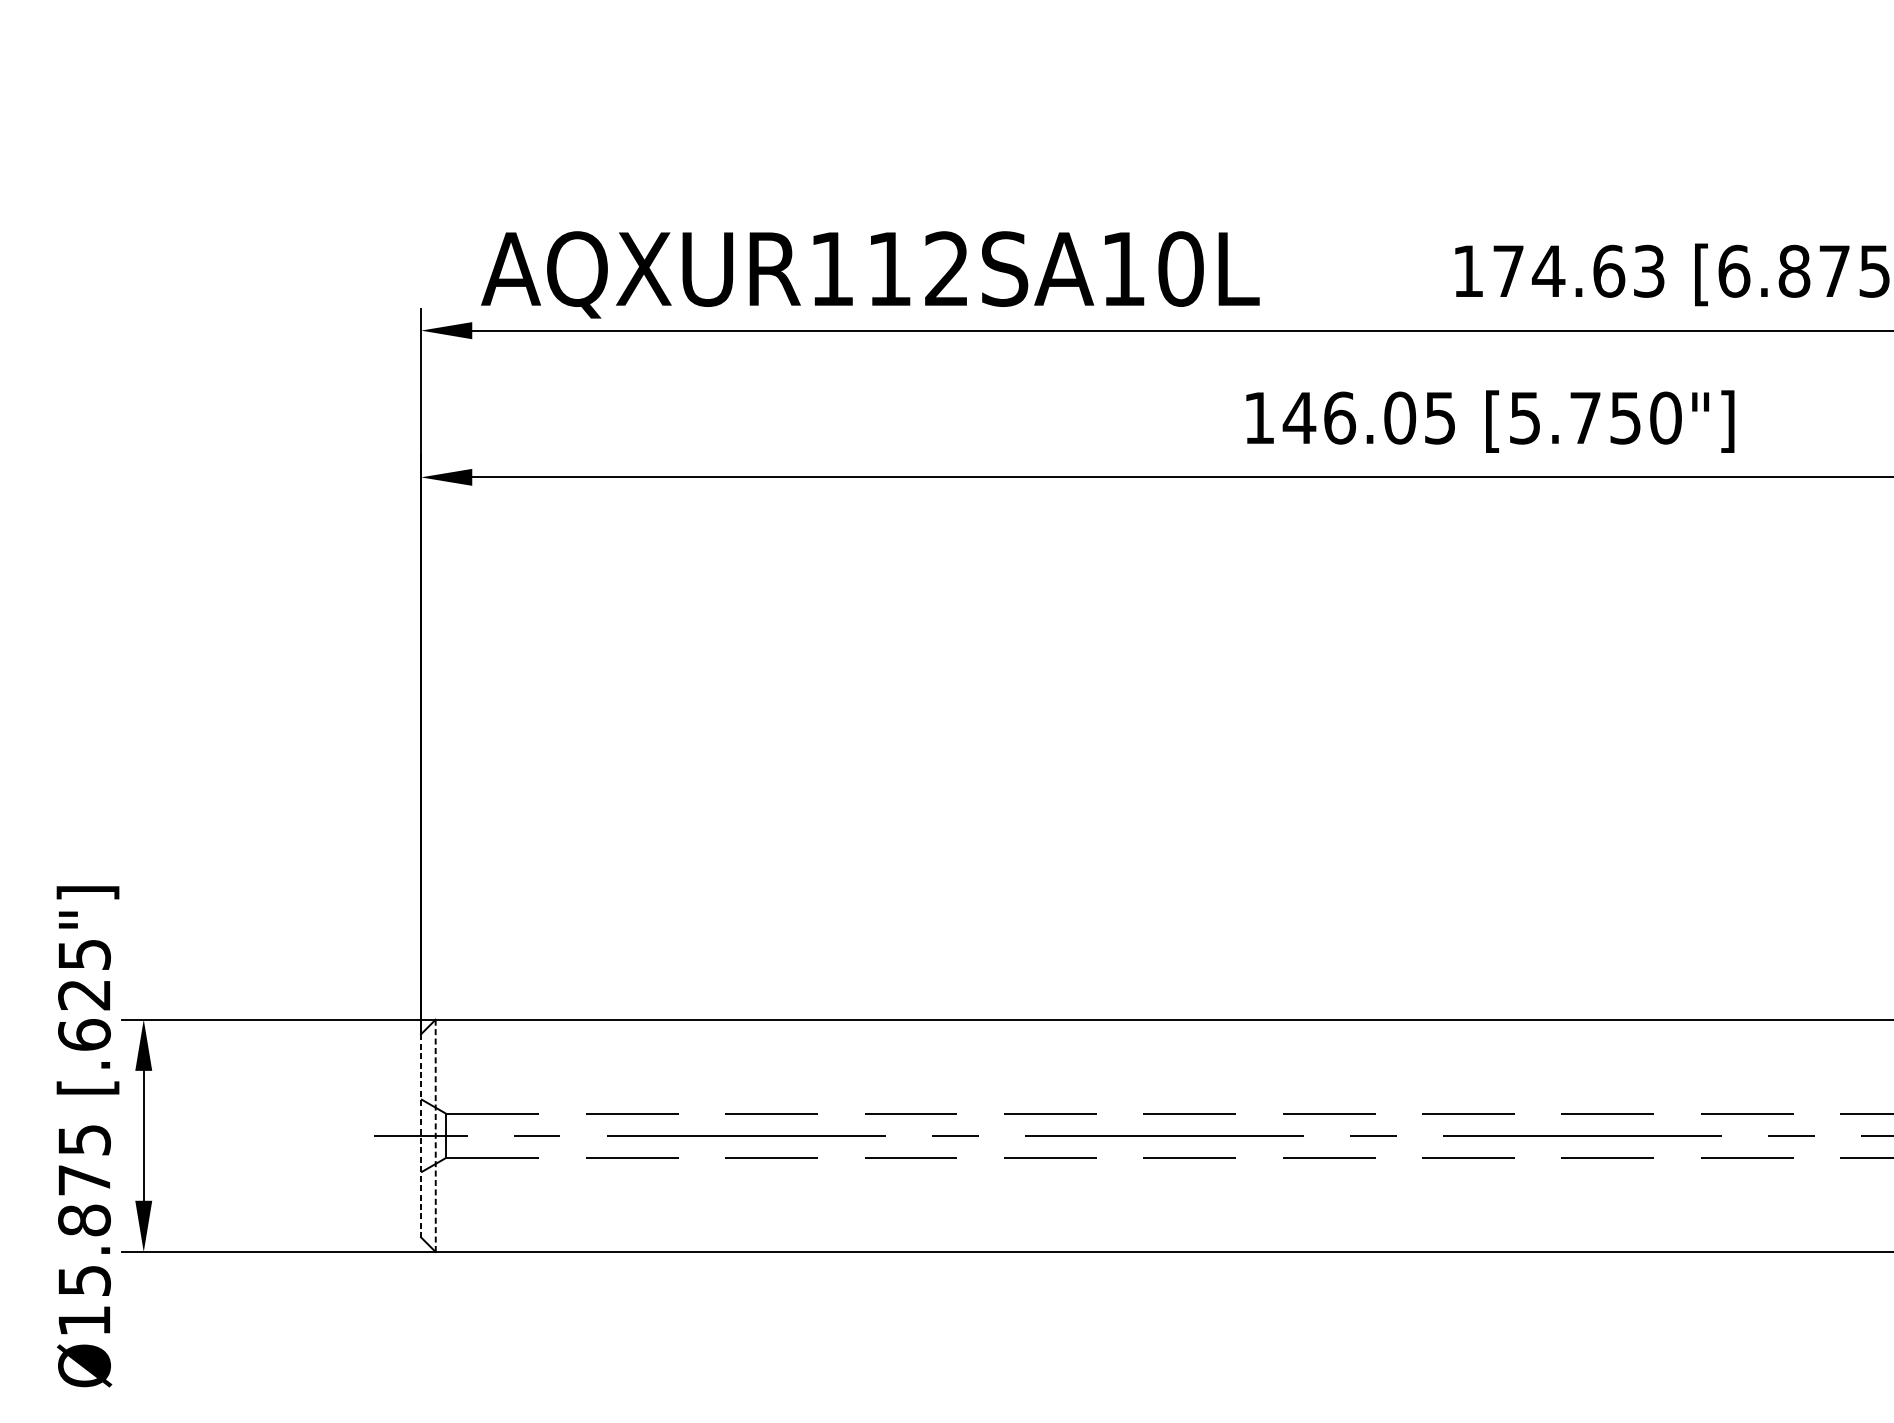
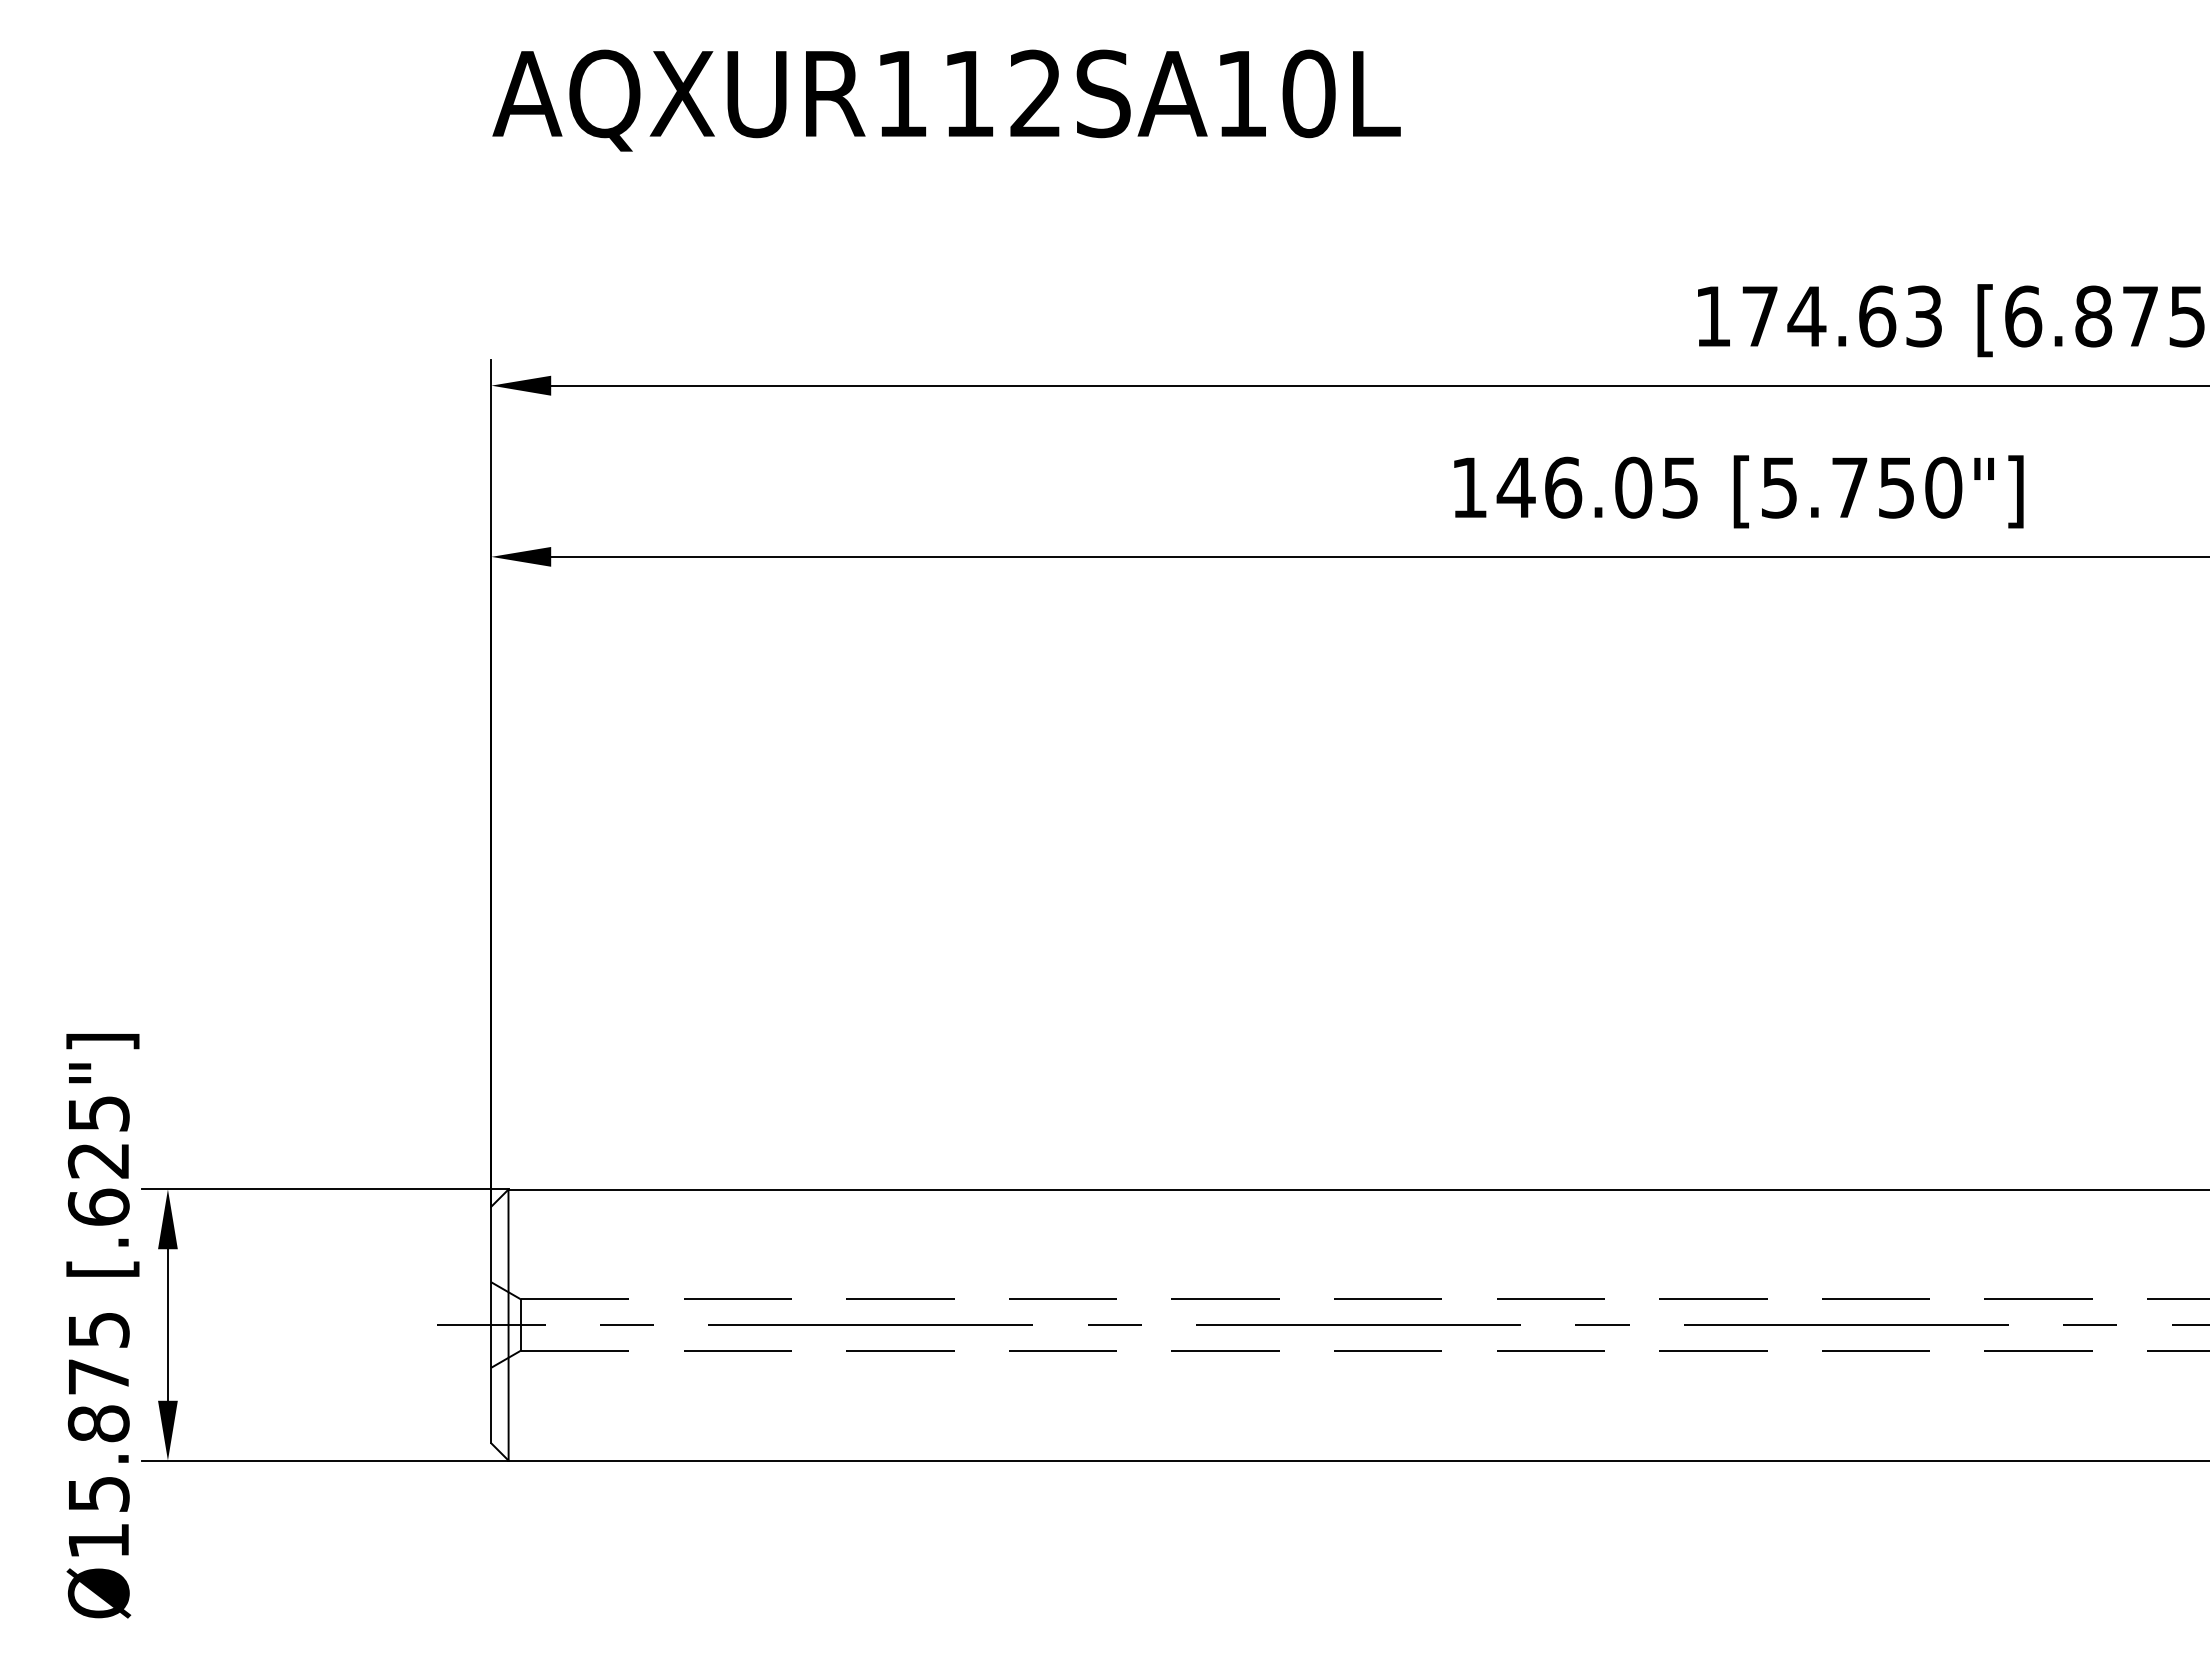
text: (870, 274) -> (946, 100), moved
line: (421, 1136) -> (491, 1325), dashed -> solid
line: (435, 1136) -> (508, 1325), dashed -> solid

